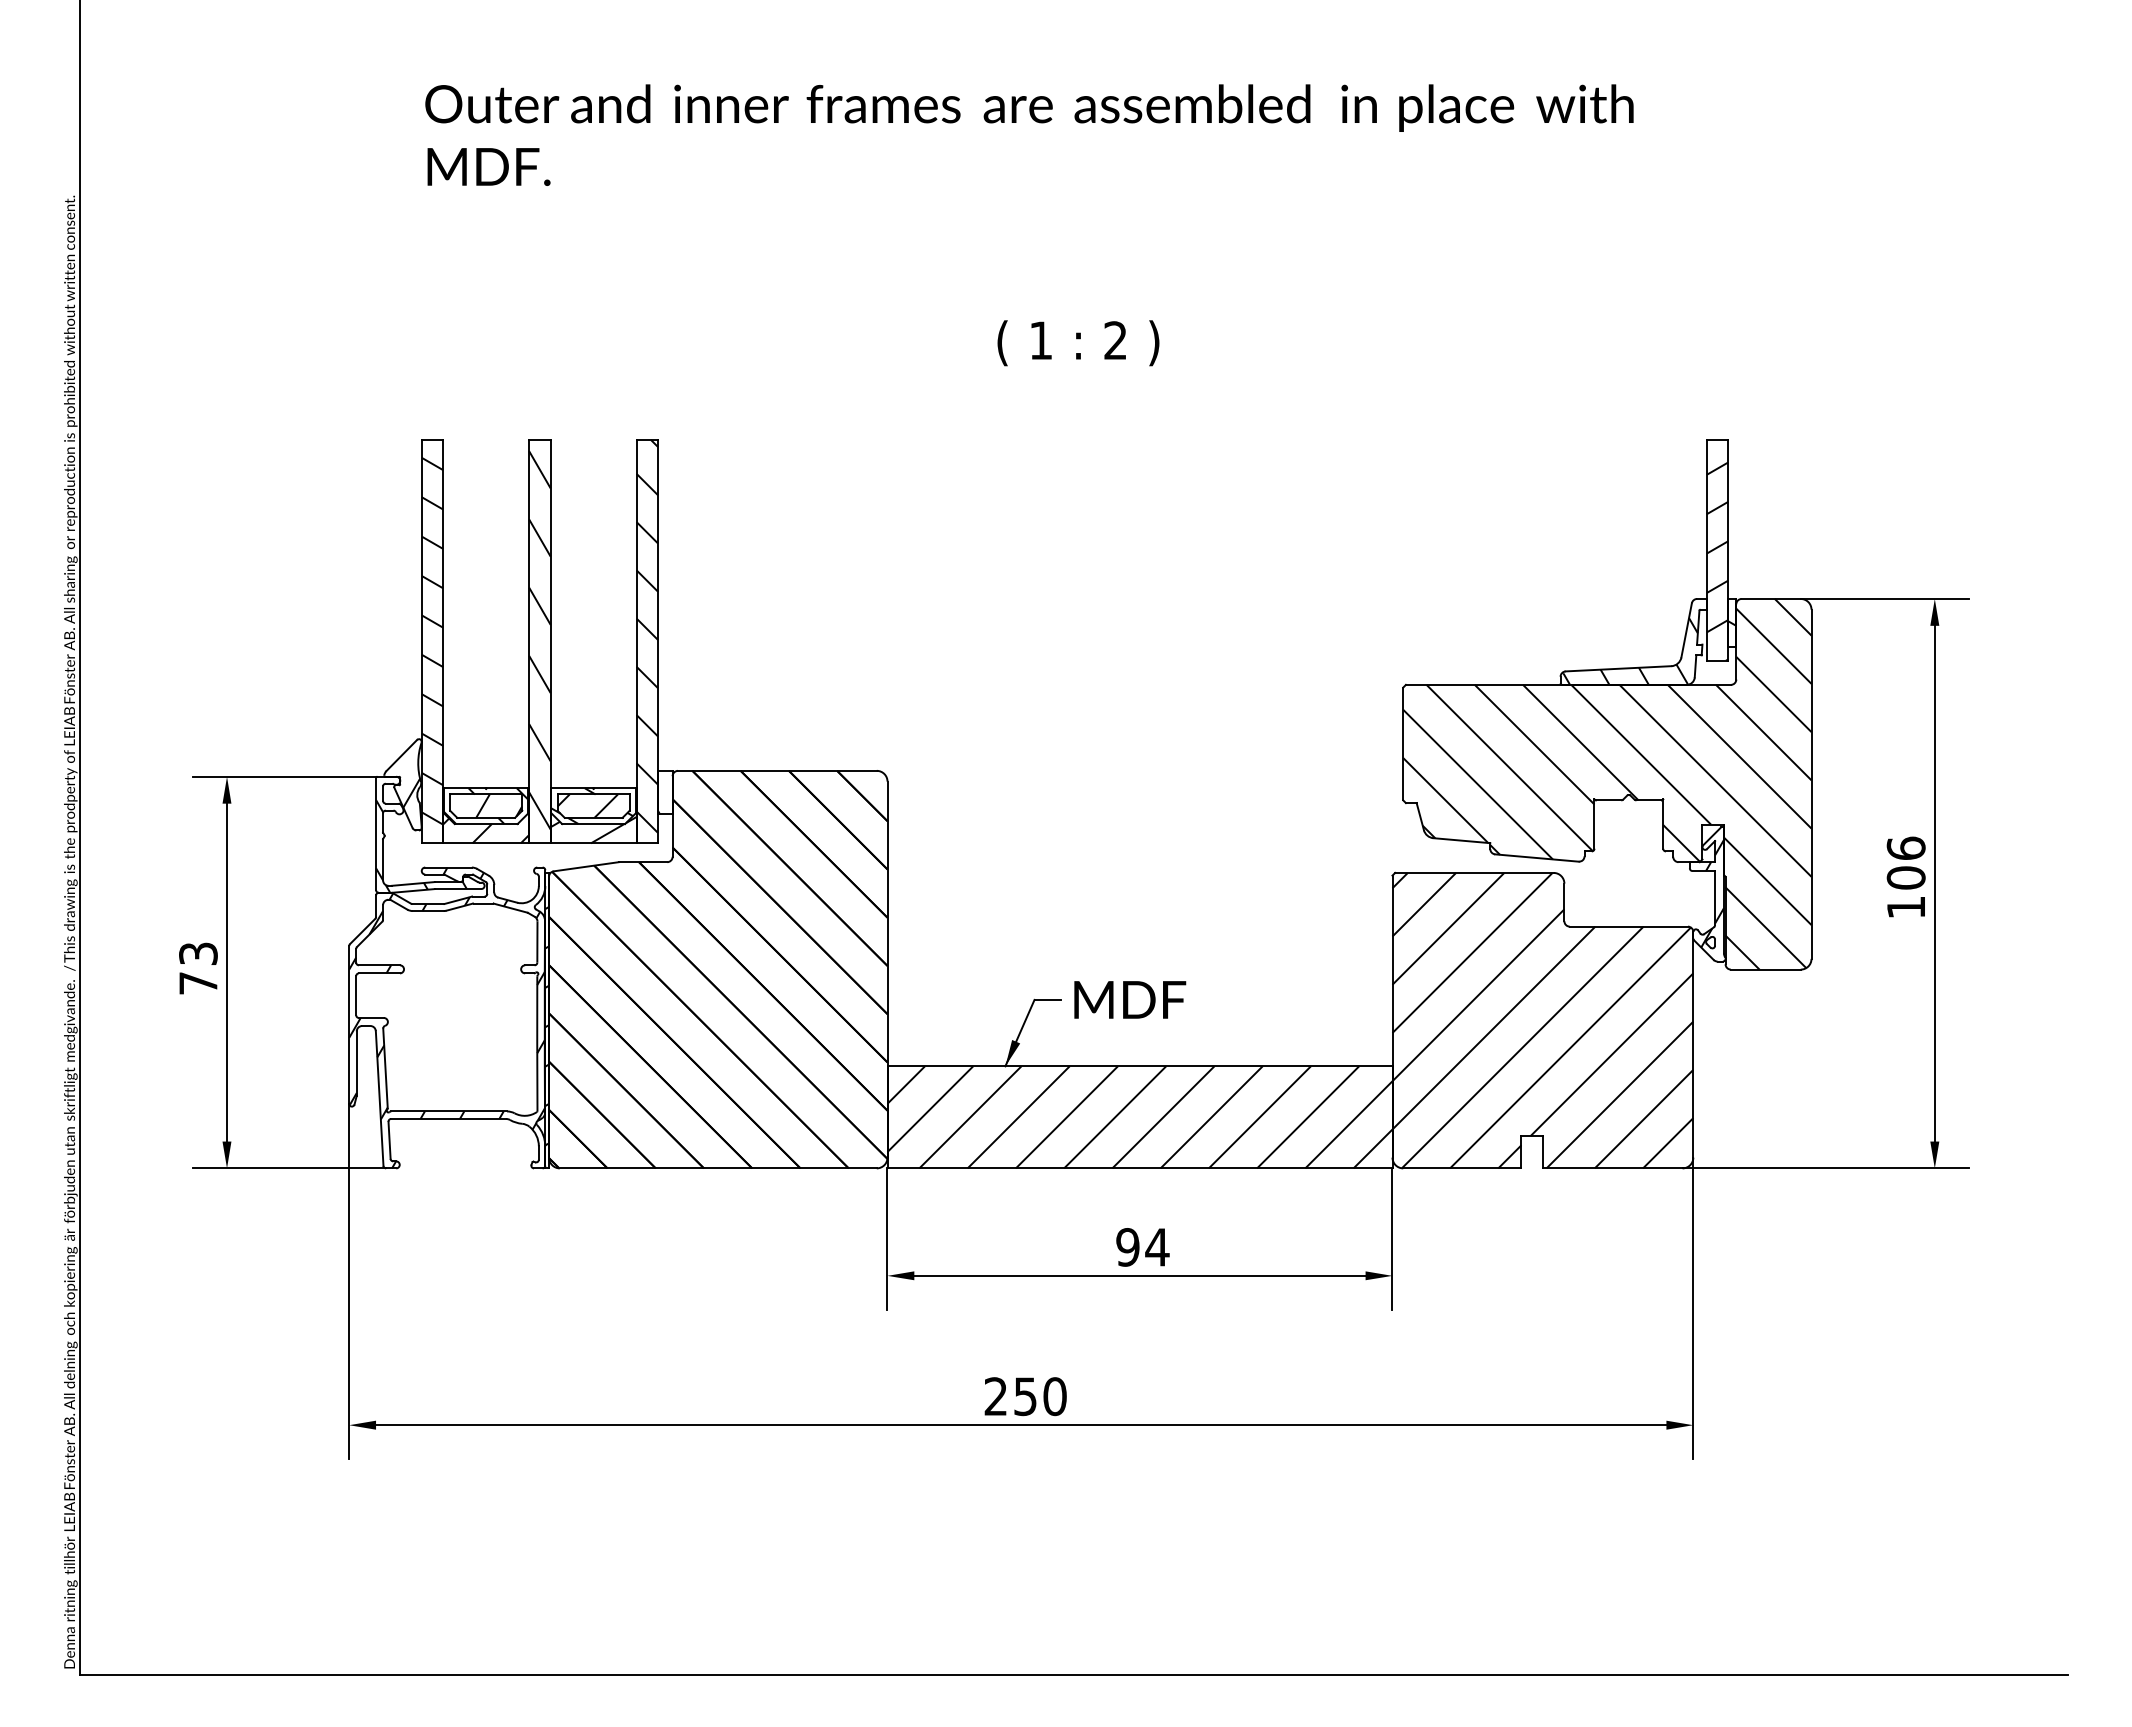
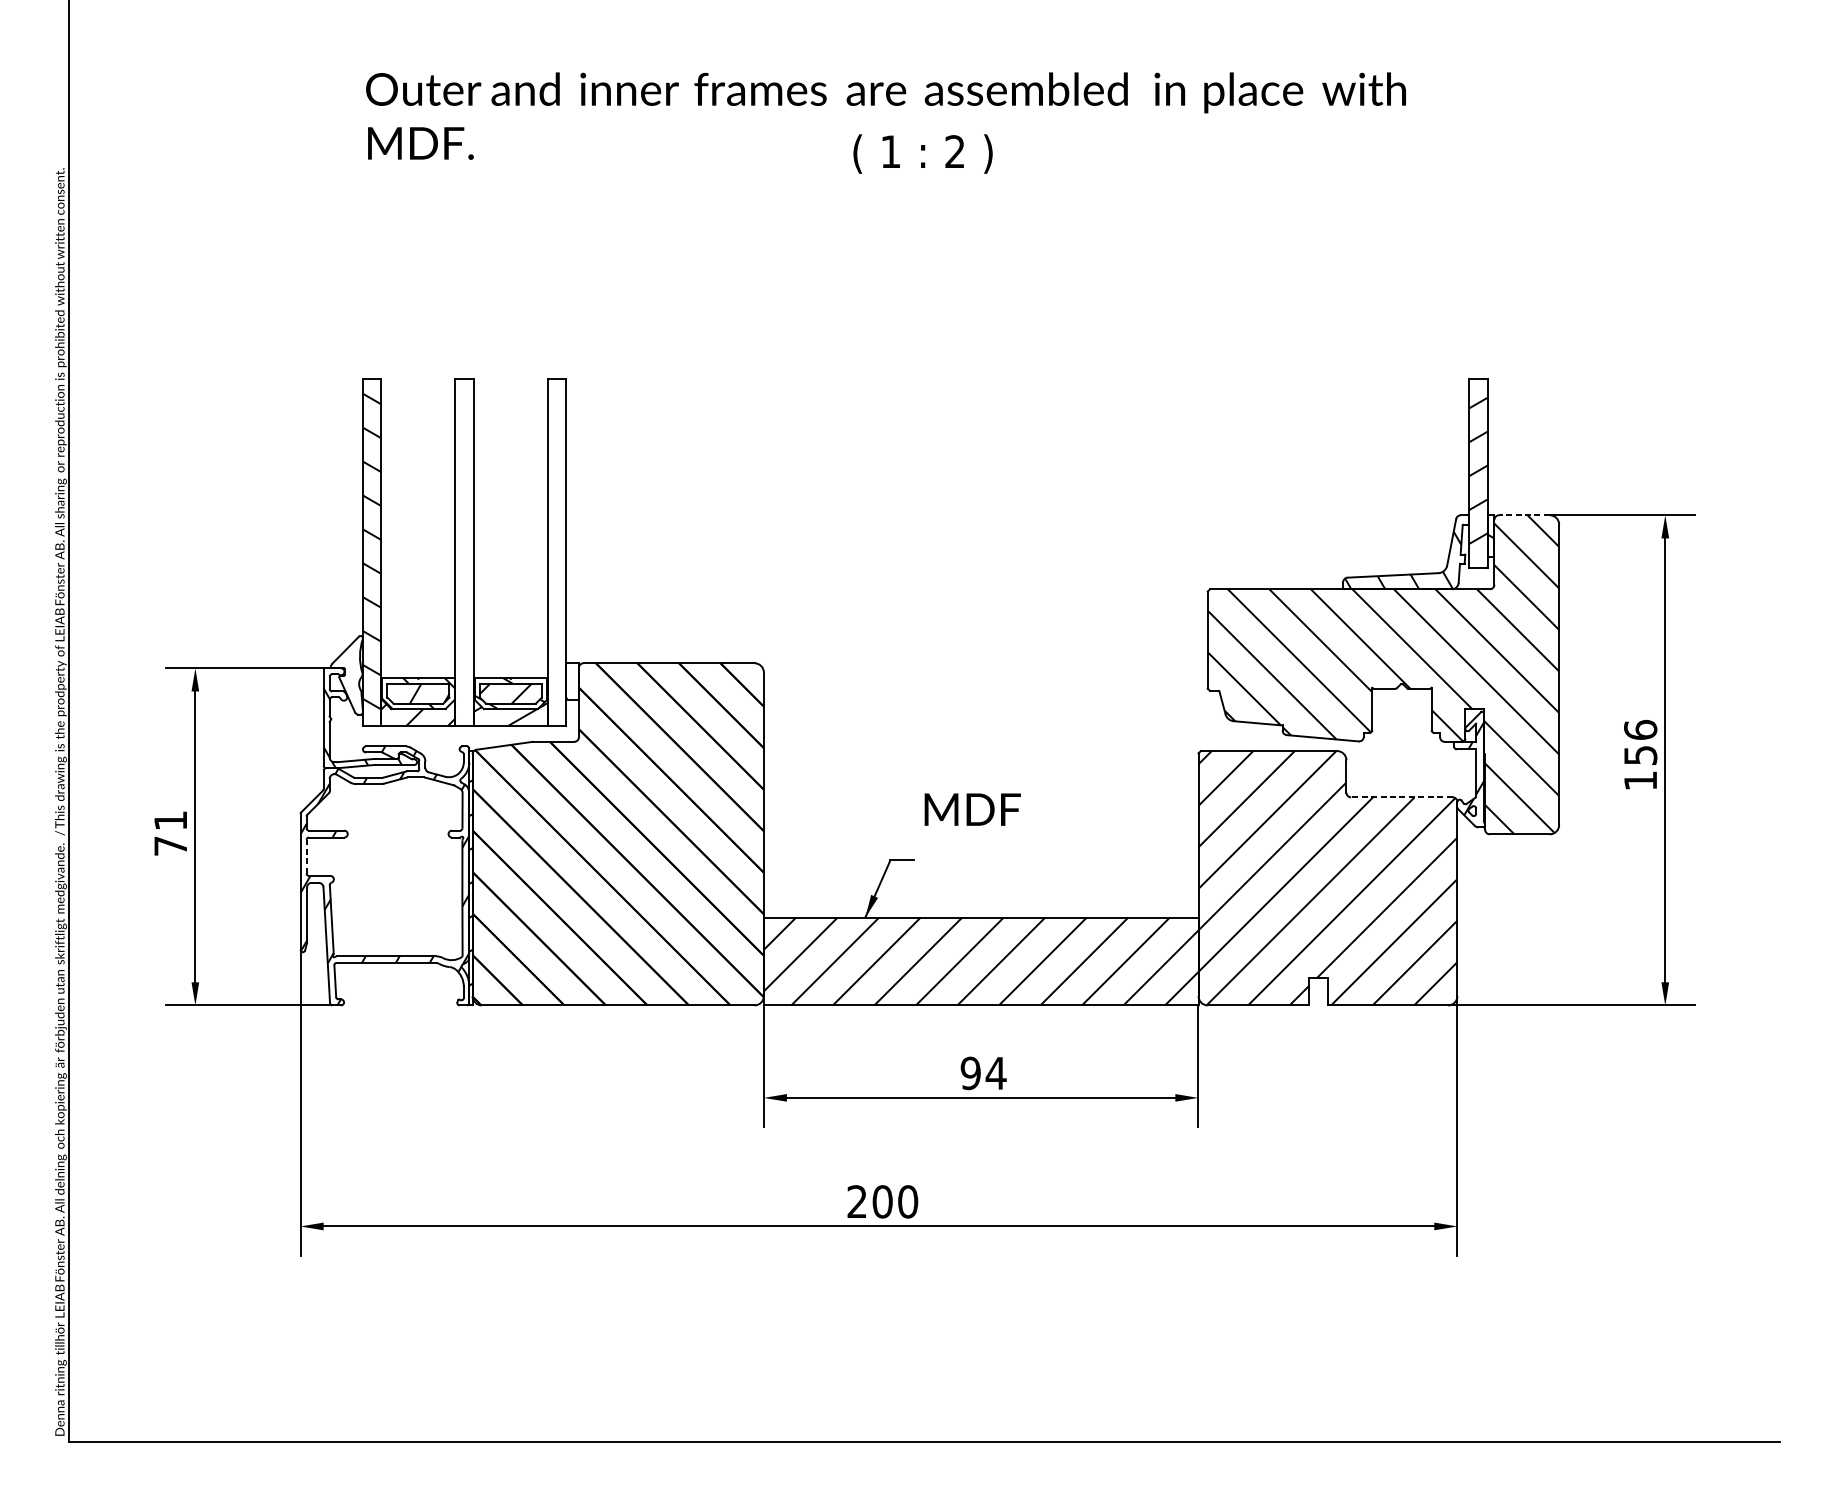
text: (1078, 343) -> (923, 154), moved
line: (1771, 598) -> (1524, 514), solid -> dashed
hatch: (647, 636) -> (557, 547), removed
hatch: (539, 640) -> (464, 551), removed
hatch: (411, 792) -> (354, 681), removed
text: (1905, 877) -> (1640, 755), 106 -> 156
line: (1628, 926) -> (1401, 797), solid -> dashed
text: (198, 953) -> (170, 820), 73 -> 71
line: (356, 995) -> (306, 856), solid -> dashed
text: (1130, 999) -> (973, 809), moved
text: (1025, 1396) -> (882, 1201), 250 -> 200

